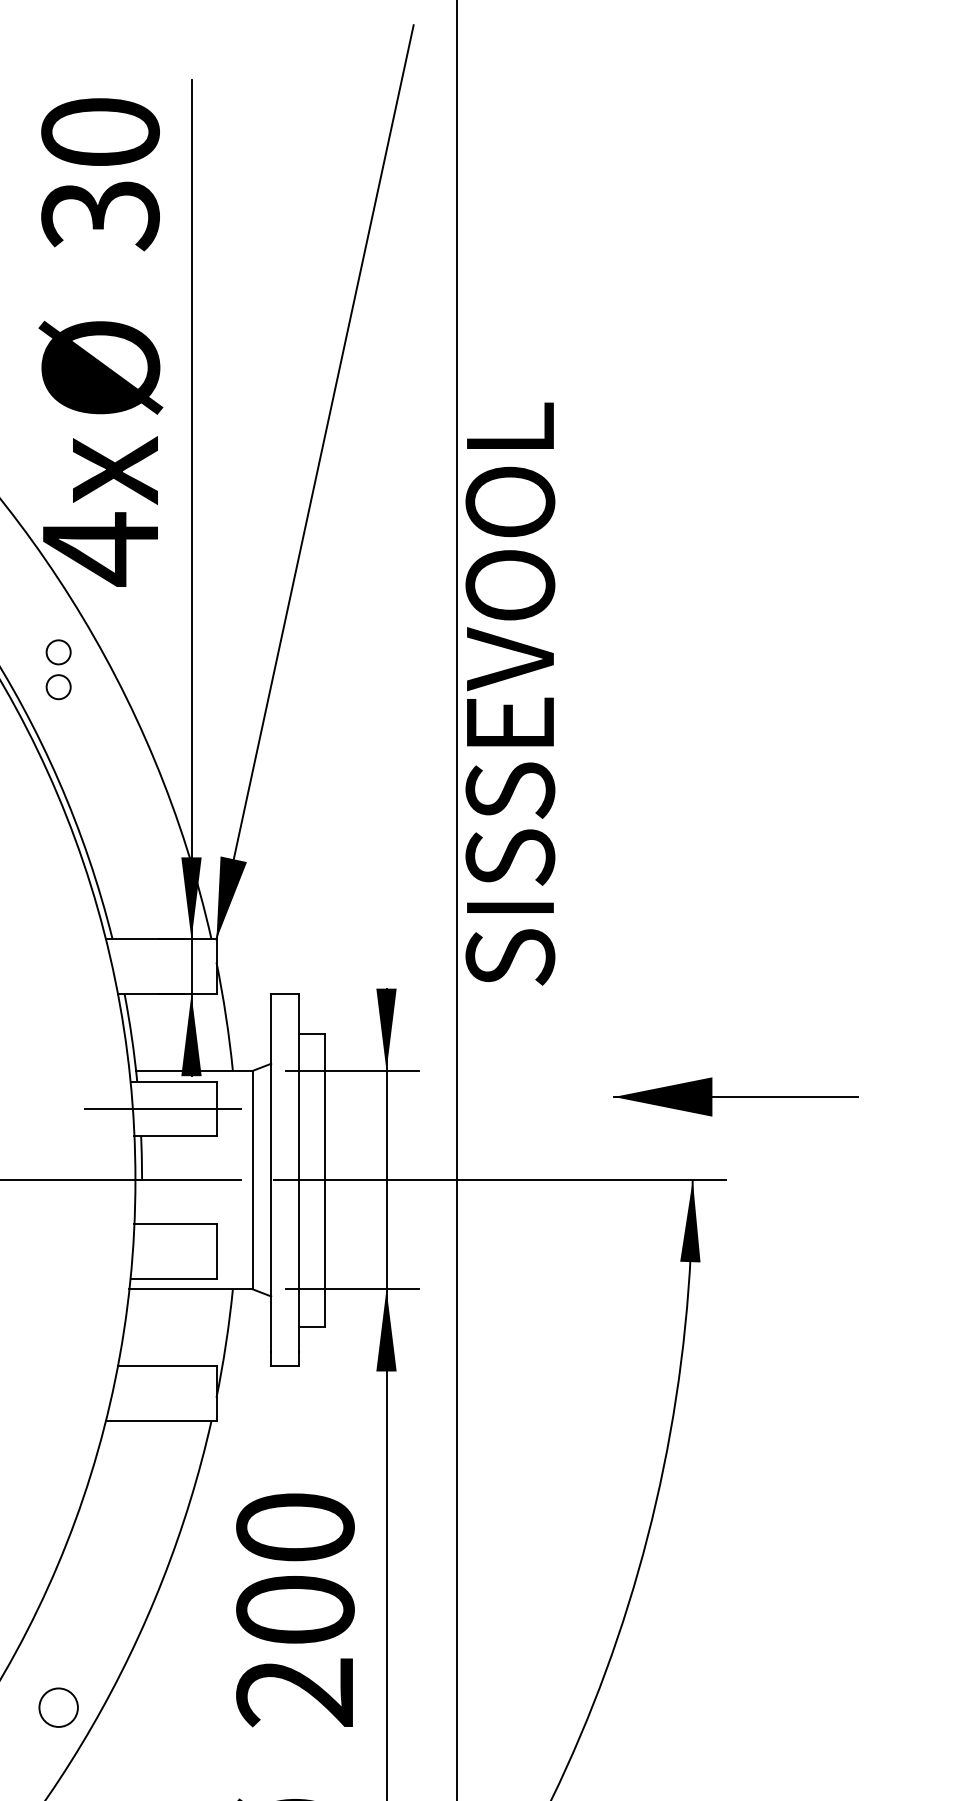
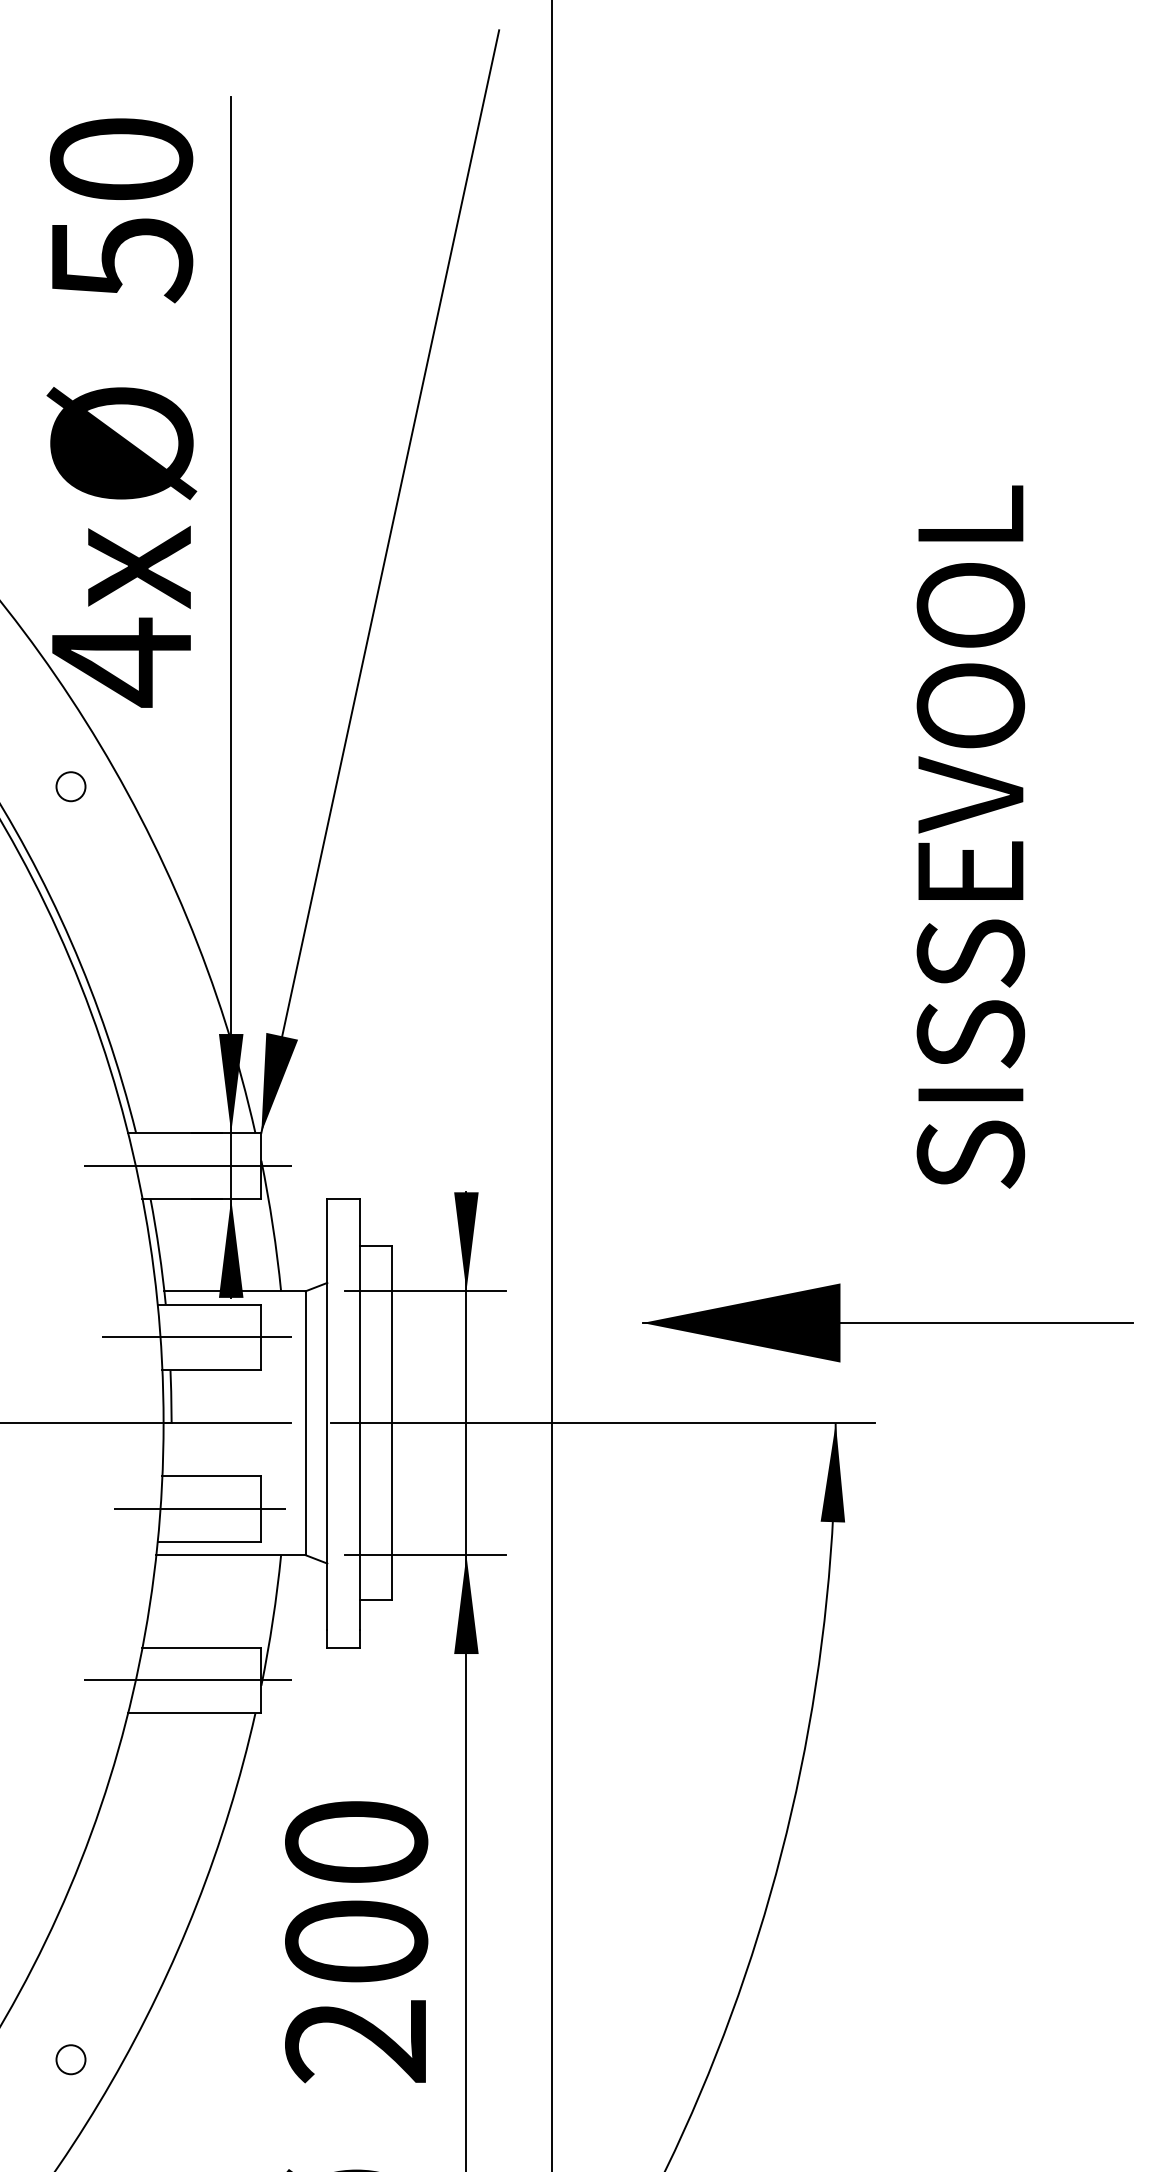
text: (100, 216) -> (121, 260), 30 -> 50
circle: (58, 687) -> (70, 828), removed
text: (510, 693) -> (970, 836), moved
line: (156, 967) -> (188, 1166), added
part: (735, 1096) -> (887, 1322), size x1.67
line: (165, 1250) -> (199, 1508), added
line: (156, 1393) -> (188, 1680), added
circle: (58, 1707) -> (70, 2059), size x0.62

